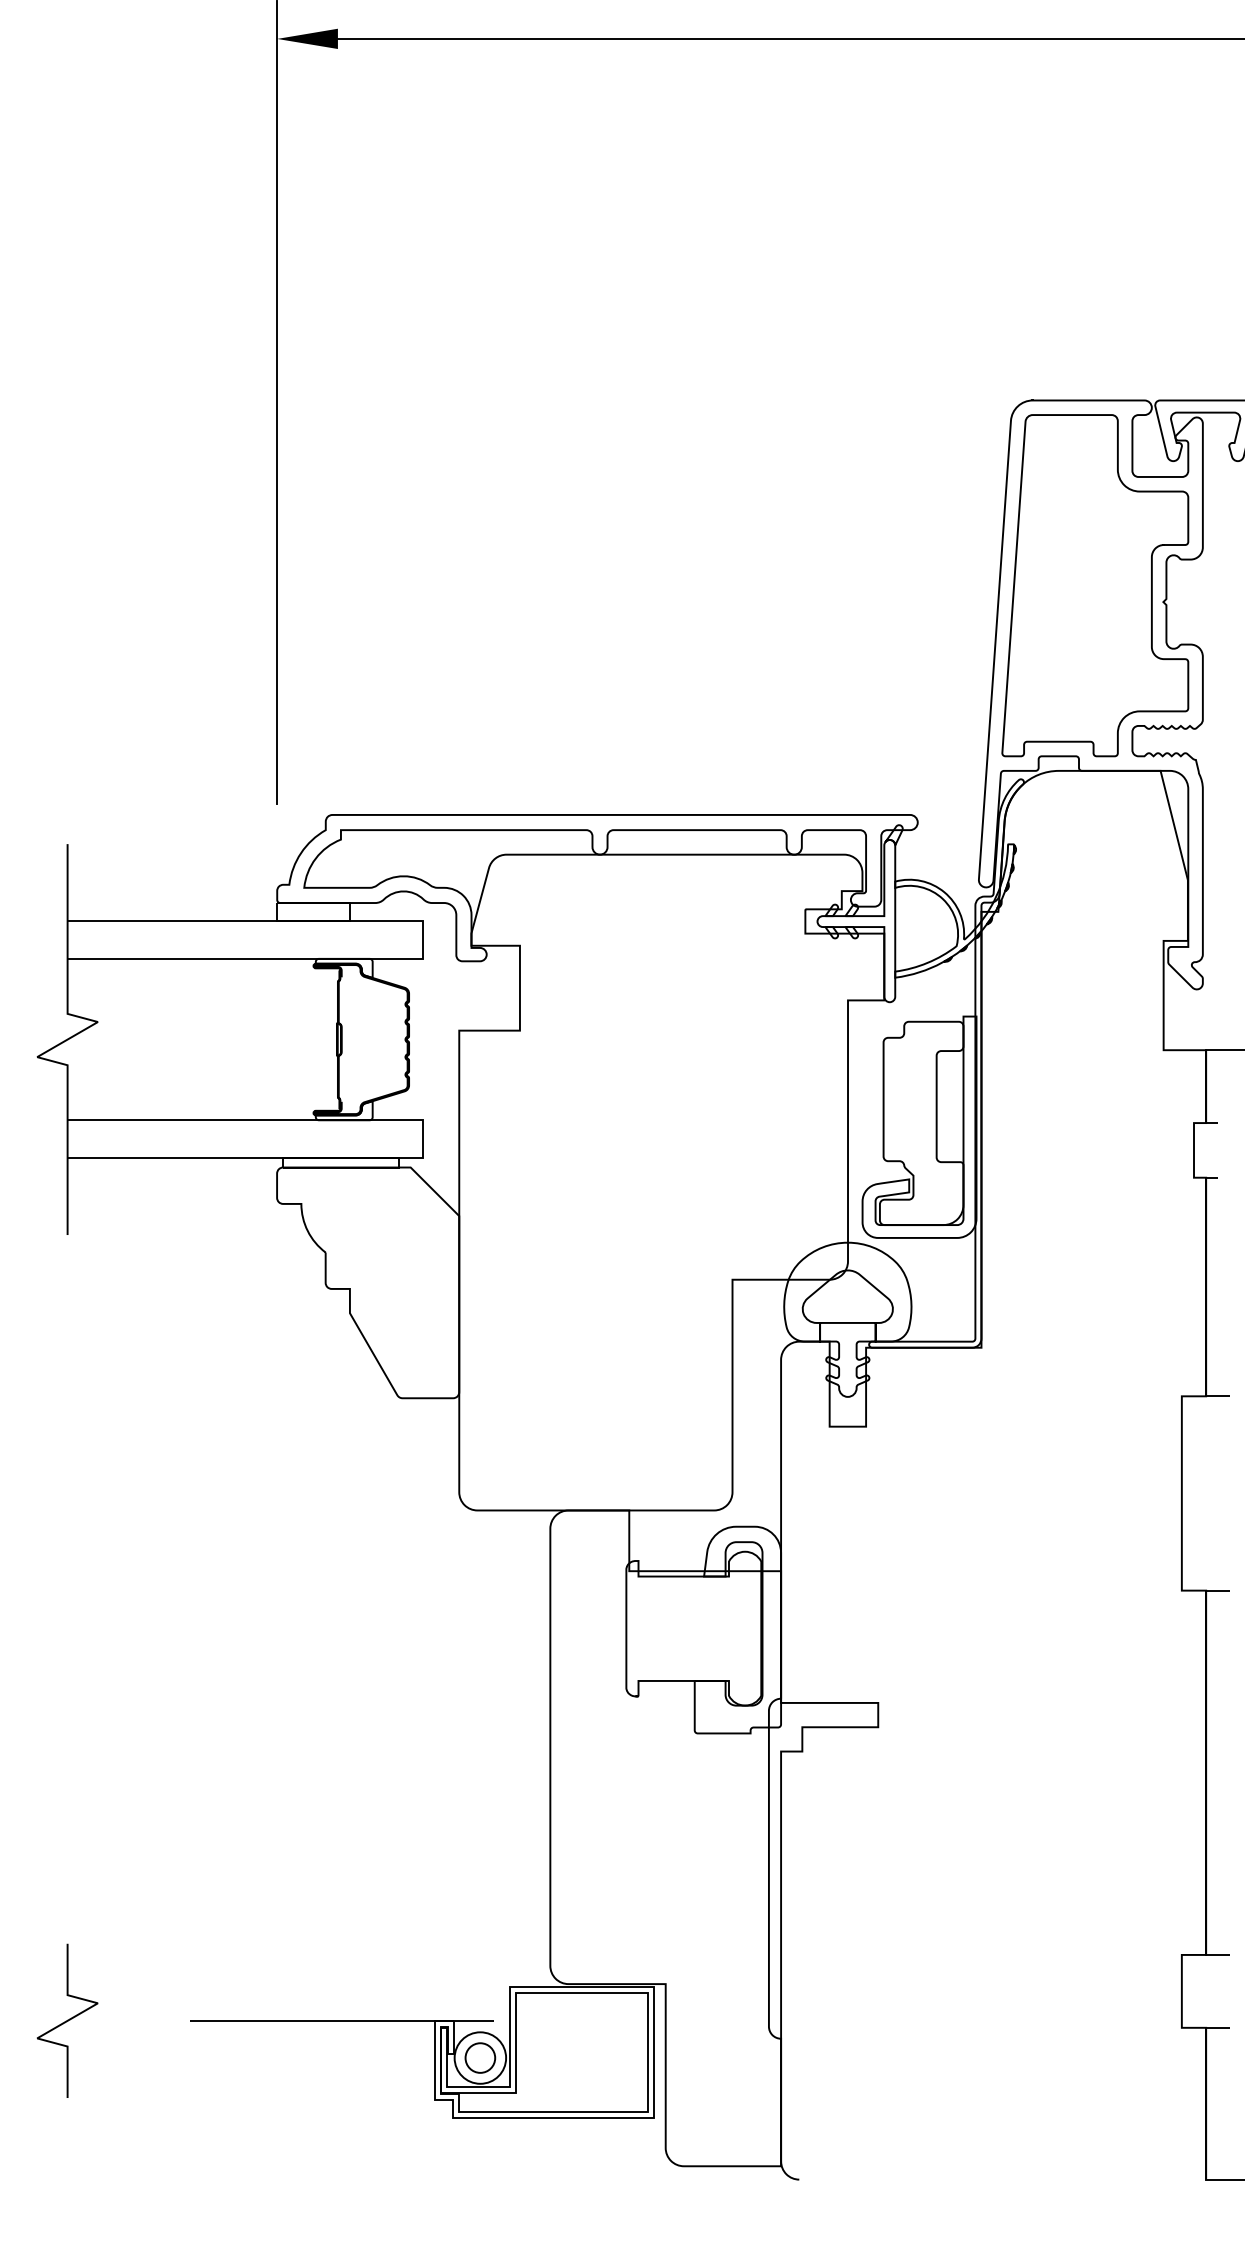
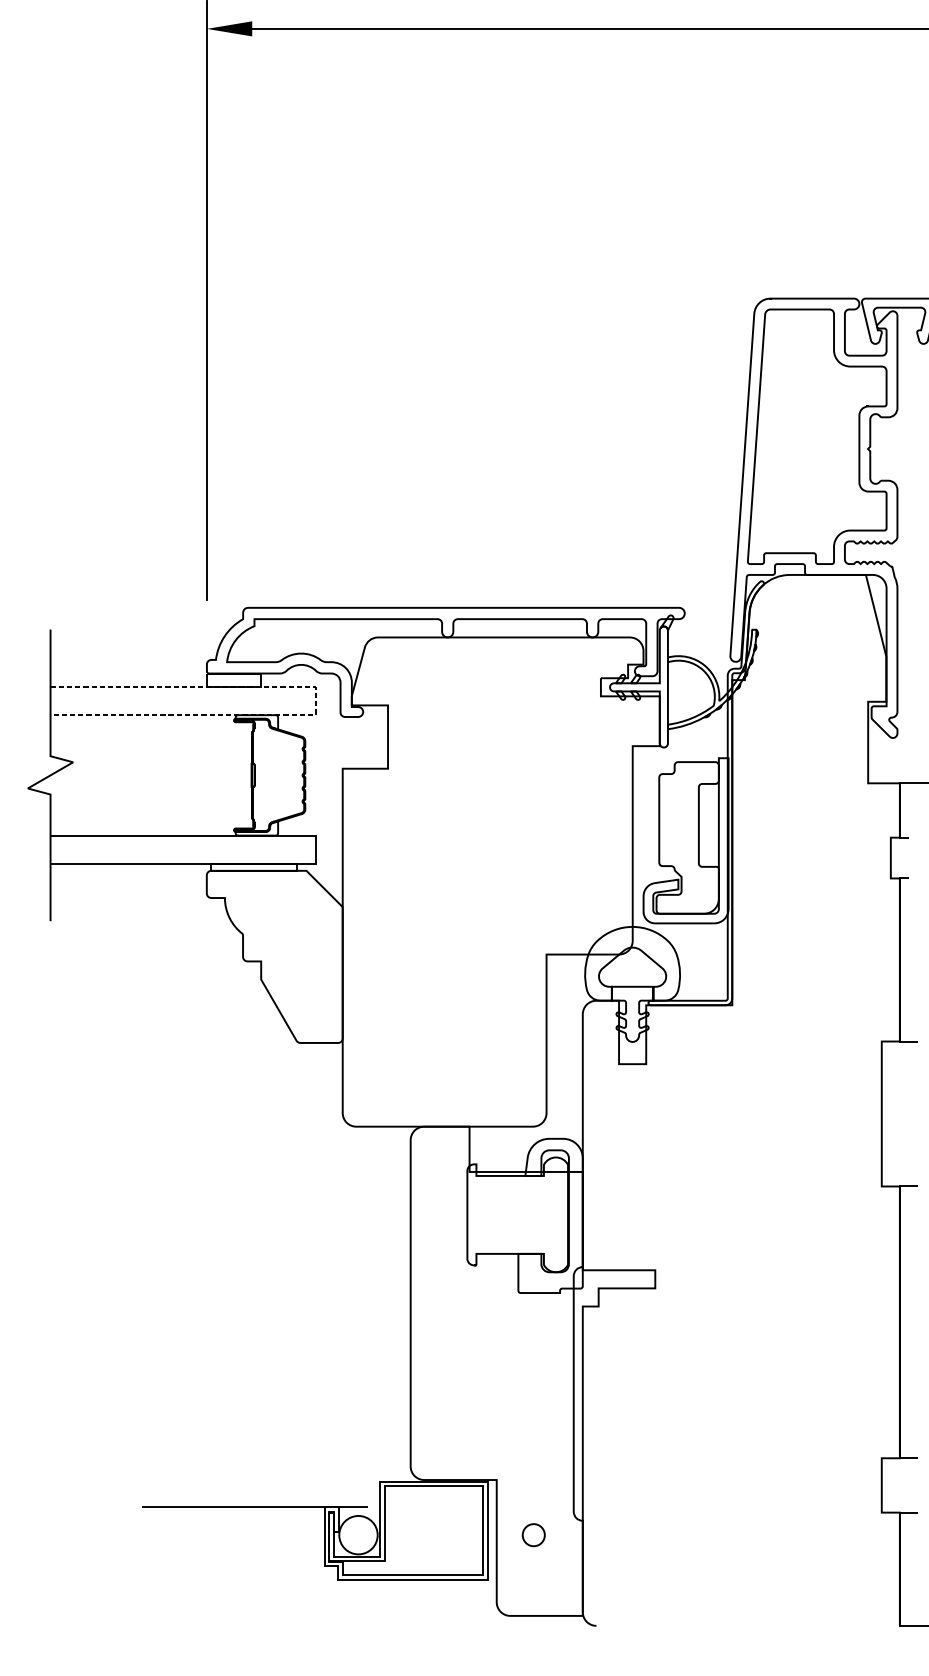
line: (422, 940) -> (315, 701), solid -> dashed
curve: (67, 2020) -> (50, 1507), removed
circle: (480, 2057) -> (533, 1534), moved

